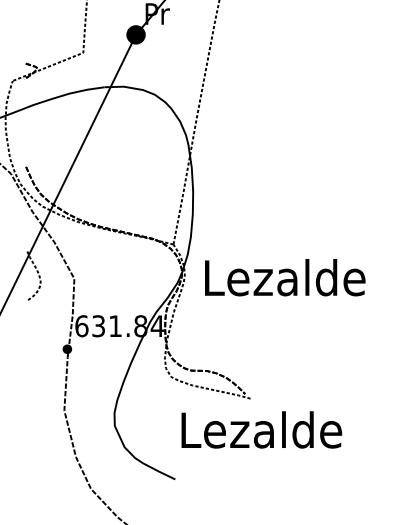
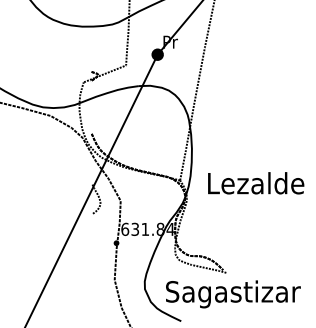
text: (285, 278) -> (256, 183), moved
text: (262, 434) -> (233, 294), Lezalde -> Sagastizar

